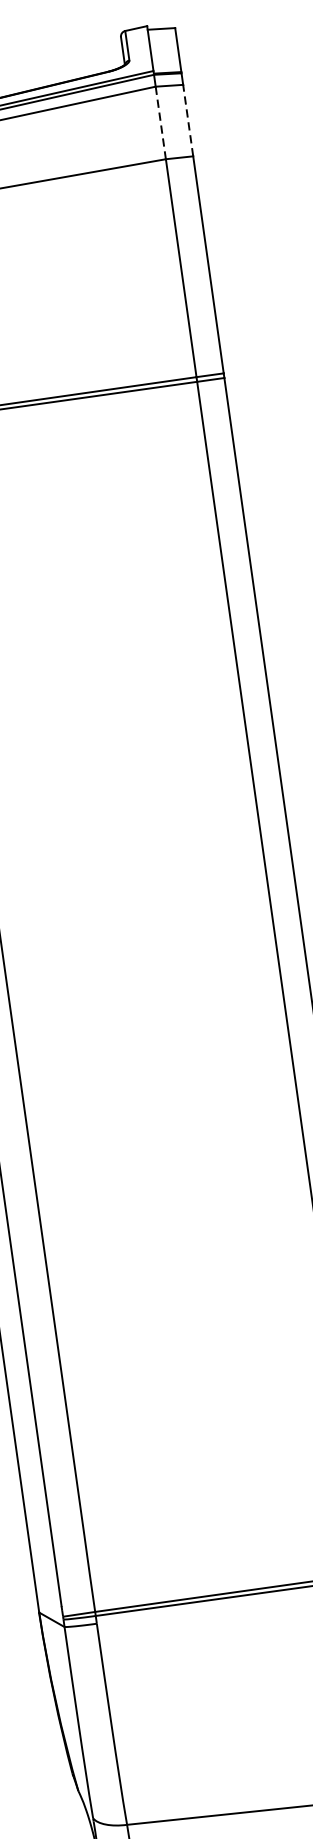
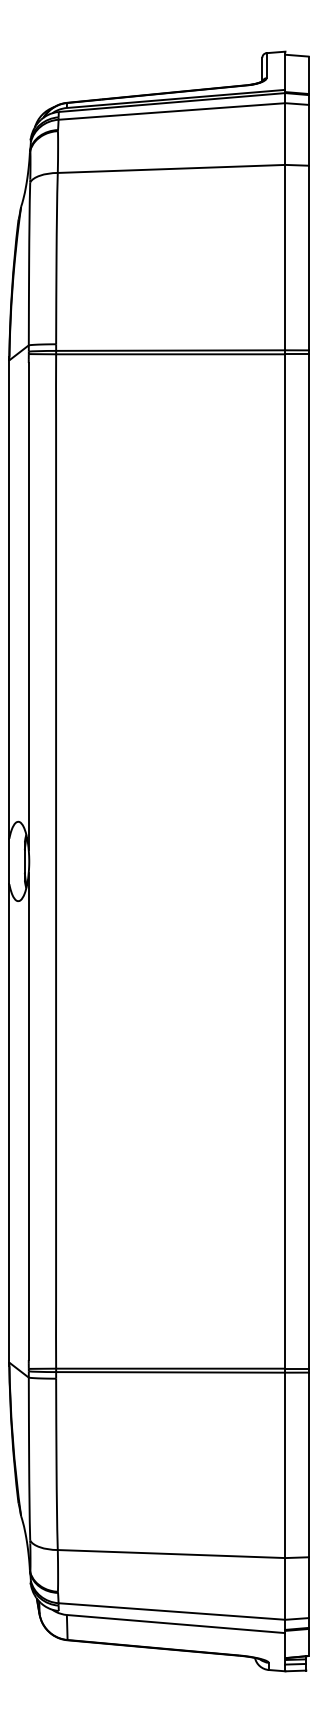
line: (187, 119) -> (308, 134), dashed -> solid
line: (160, 123) -> (285, 134), dashed -> solid

